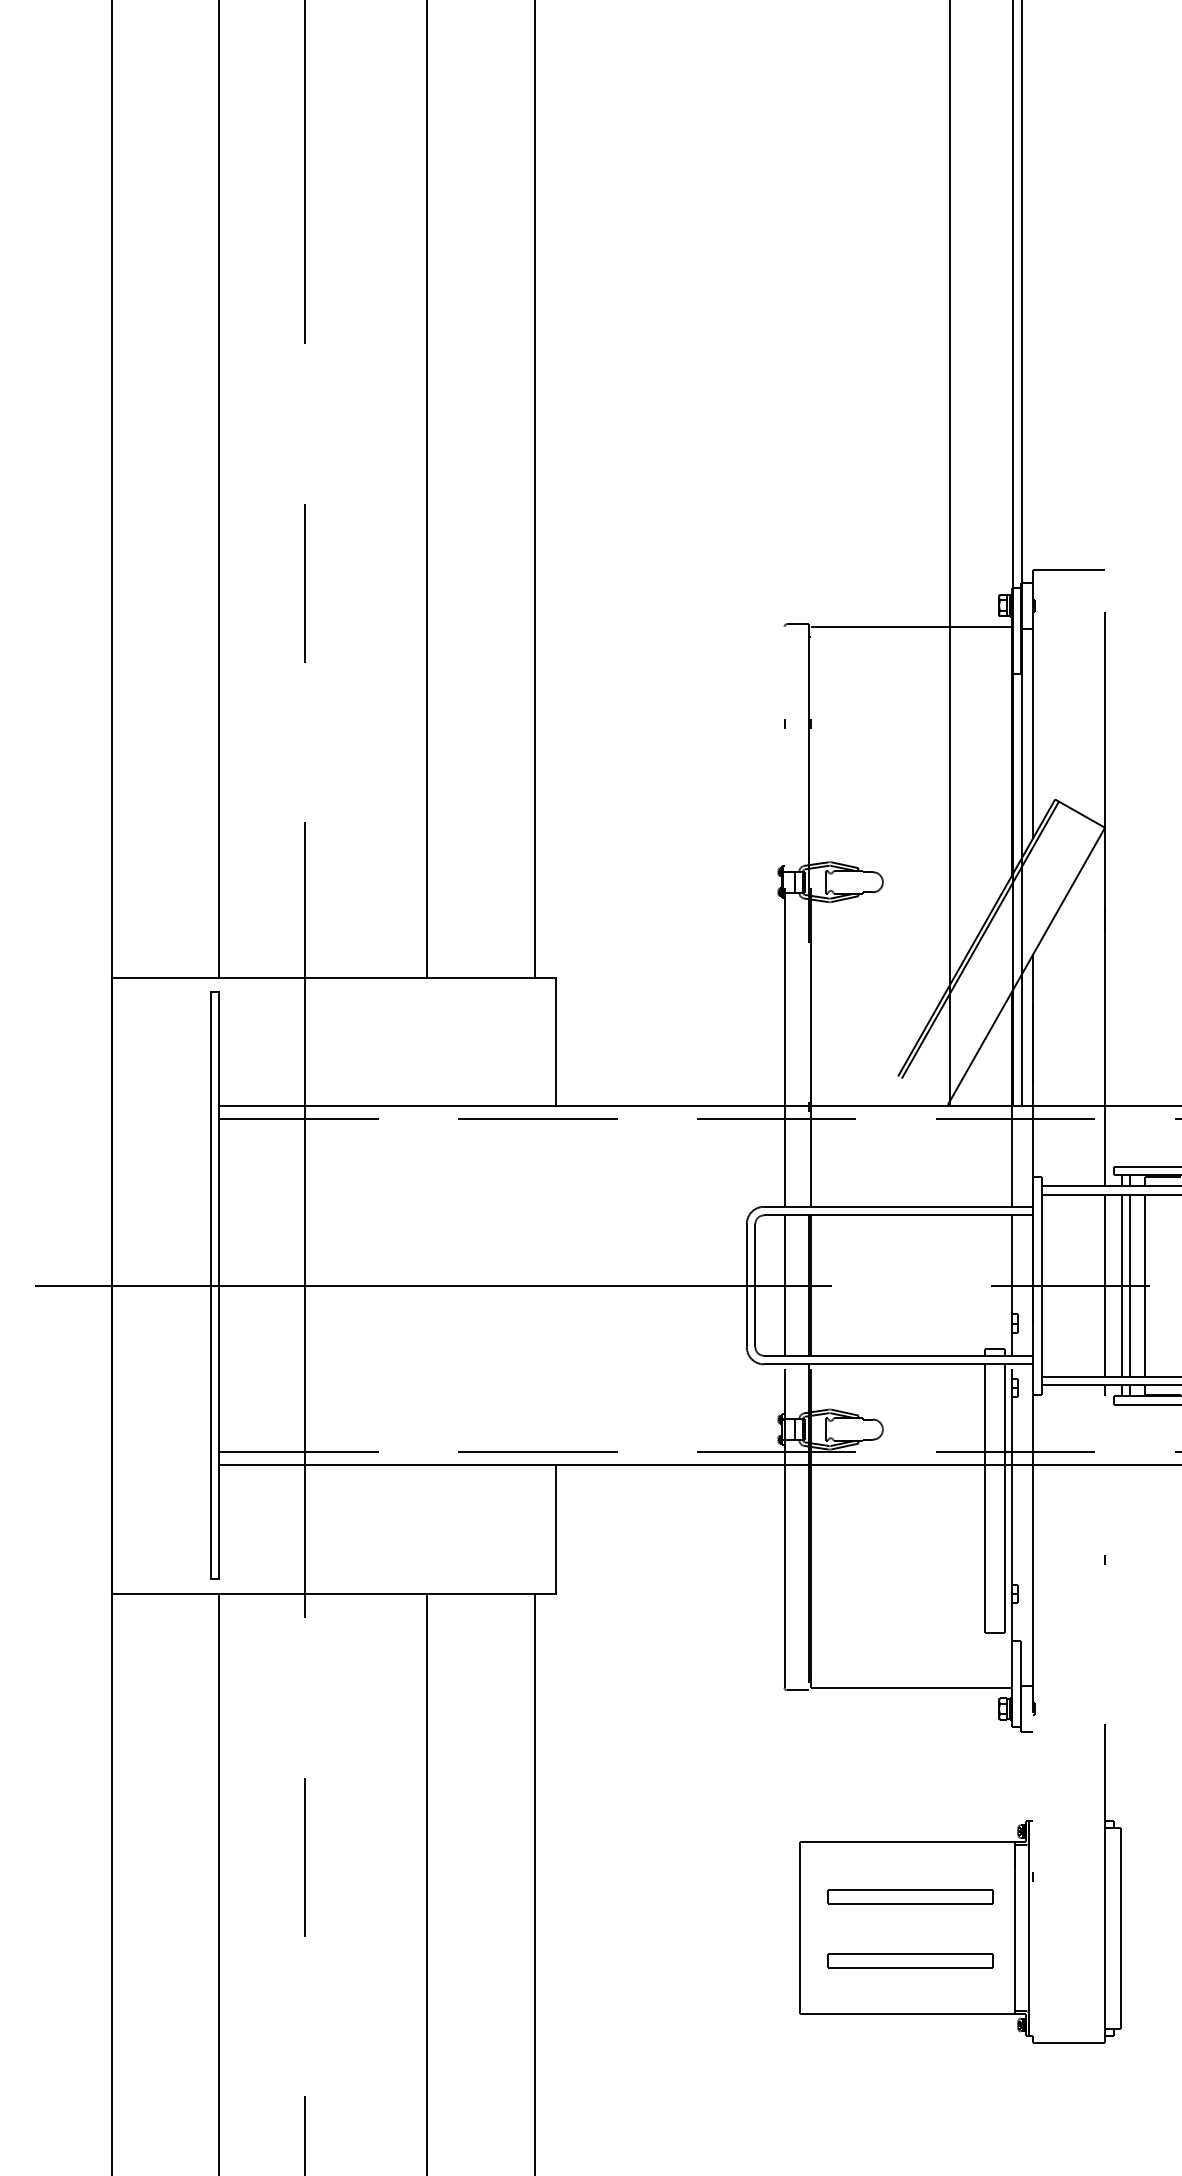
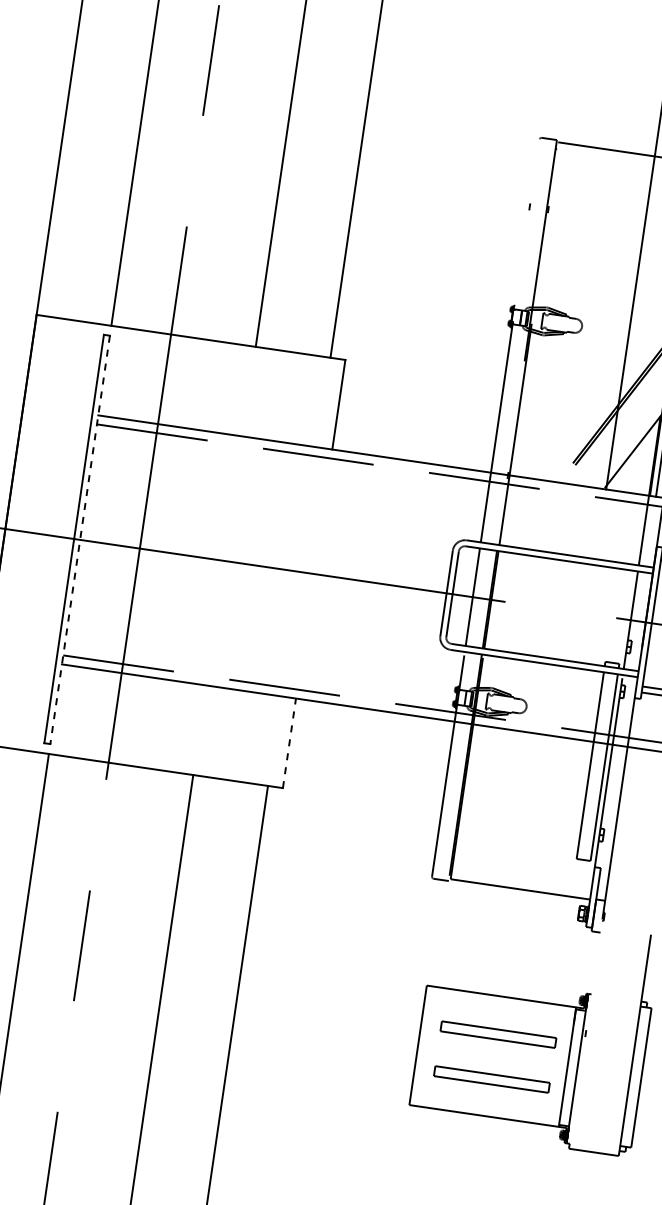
line: (219, 1285) -> (80, 539), solid -> dashed
line: (556, 1528) -> (289, 742), solid -> dashed

